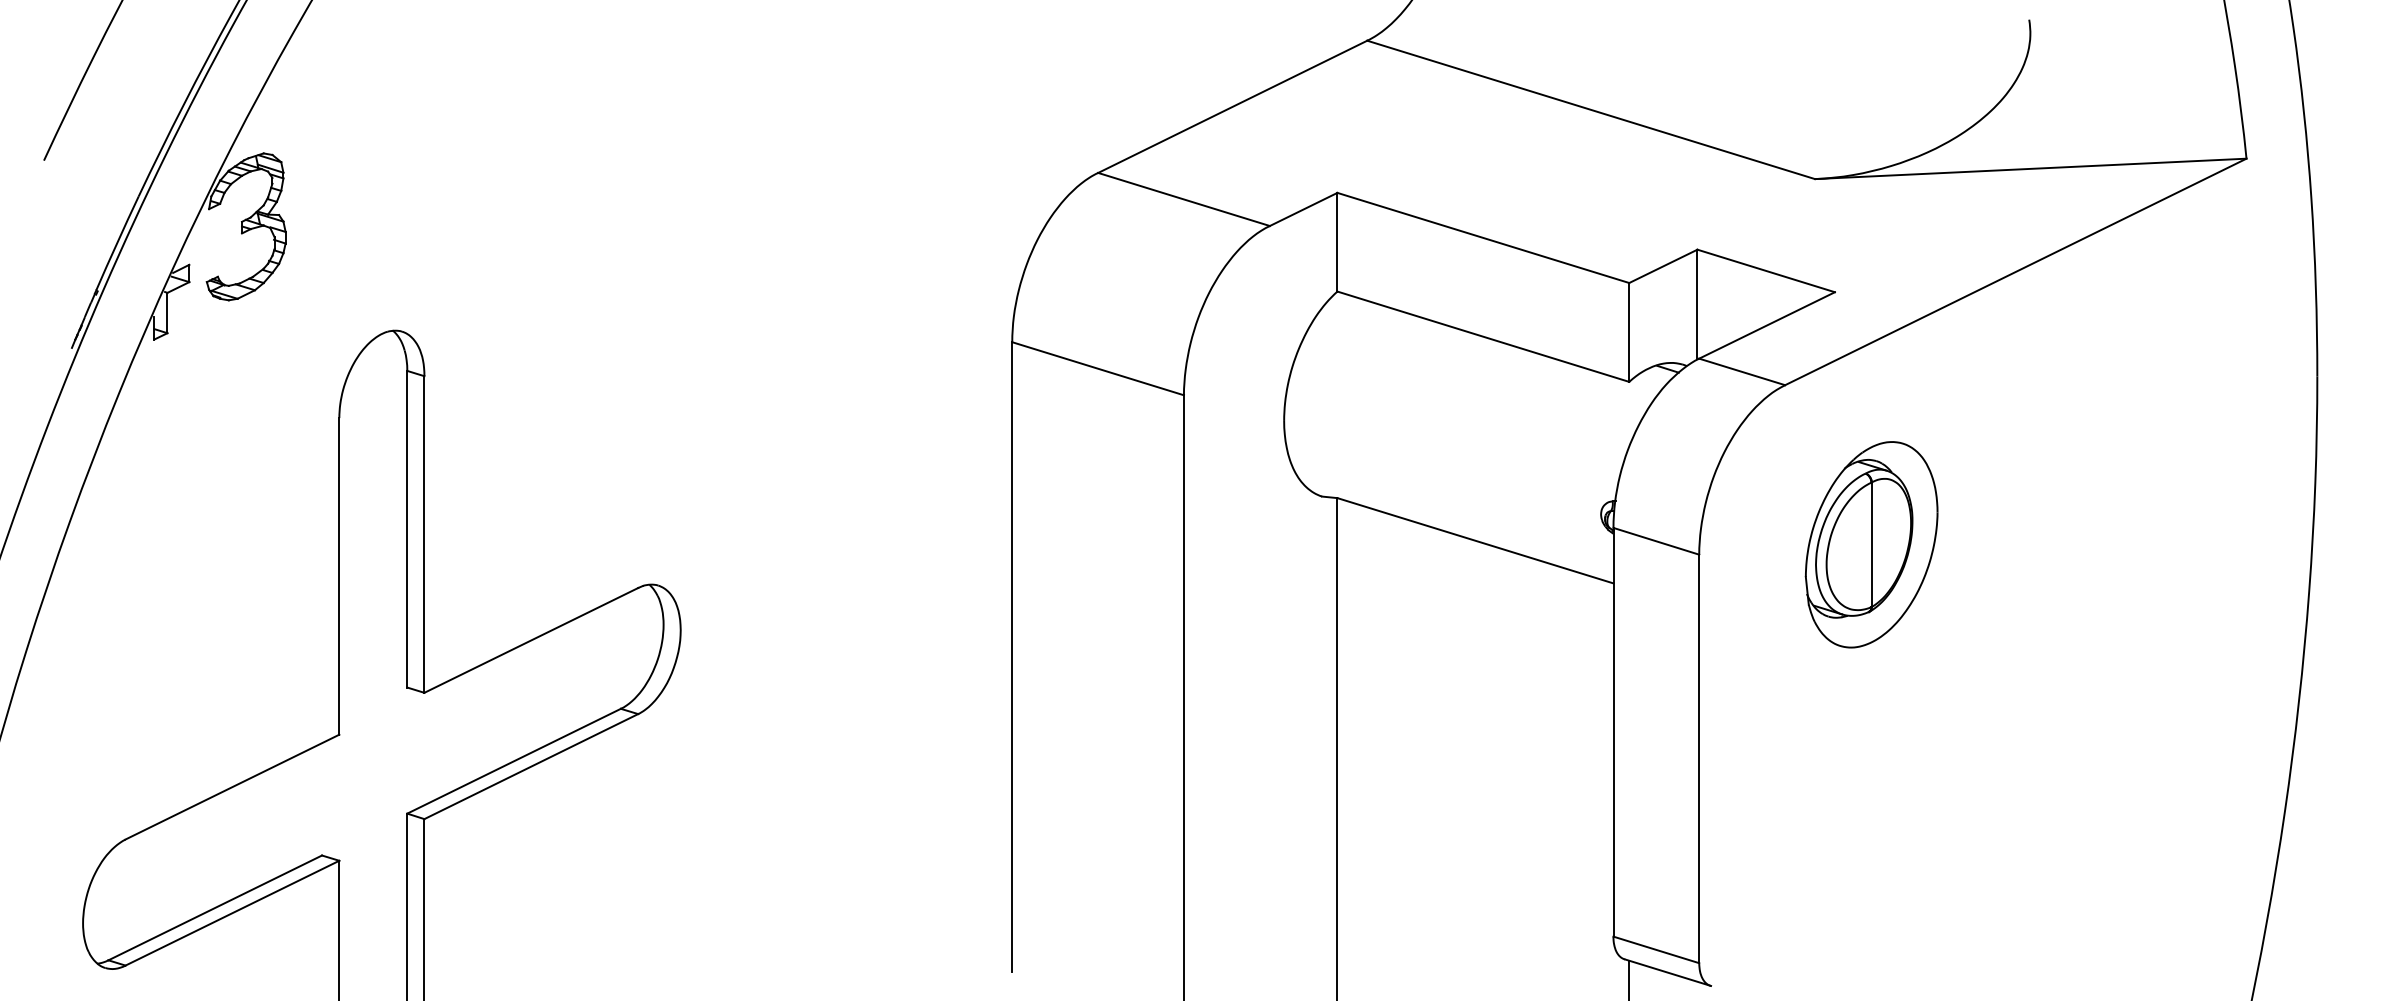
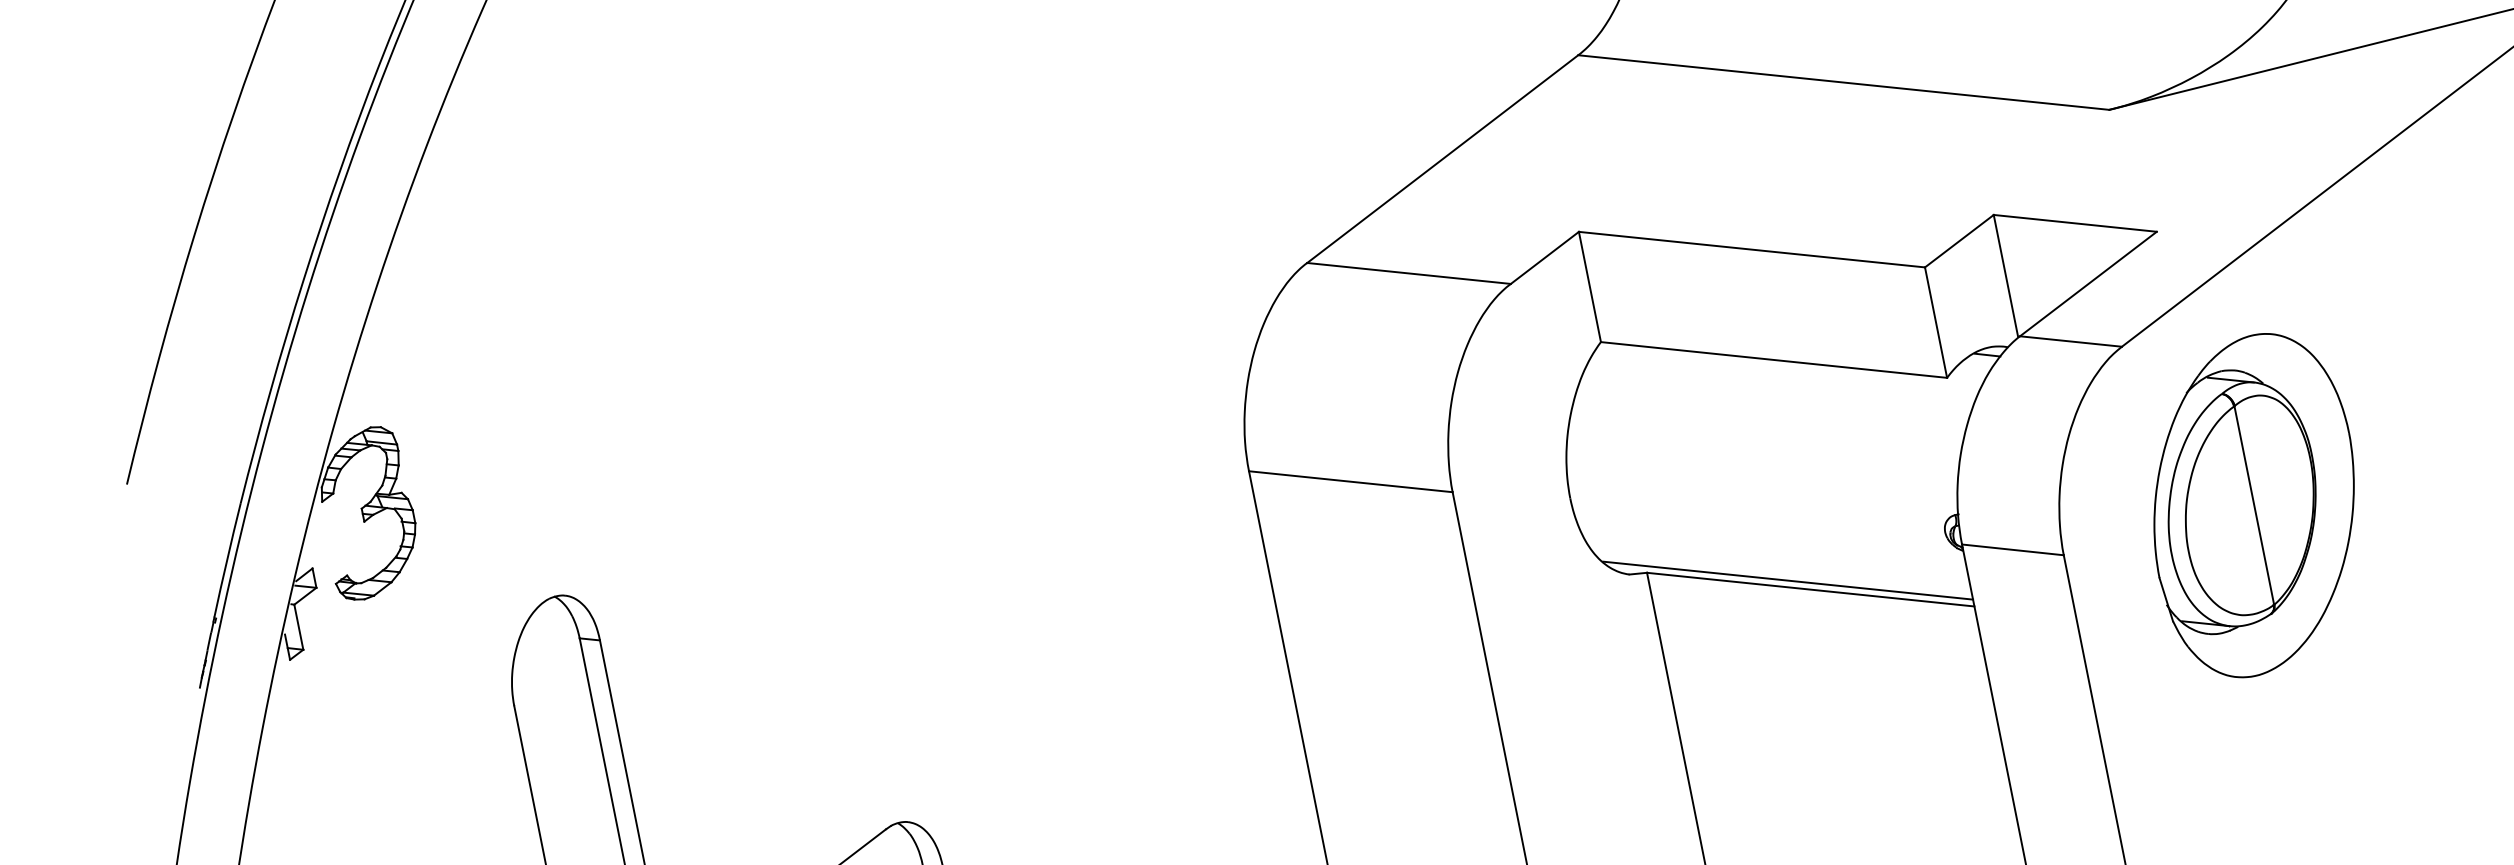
line: (1457, 529) -> (1788, 581), added
part: (1871, 544) -> (2253, 505), size x1.43

